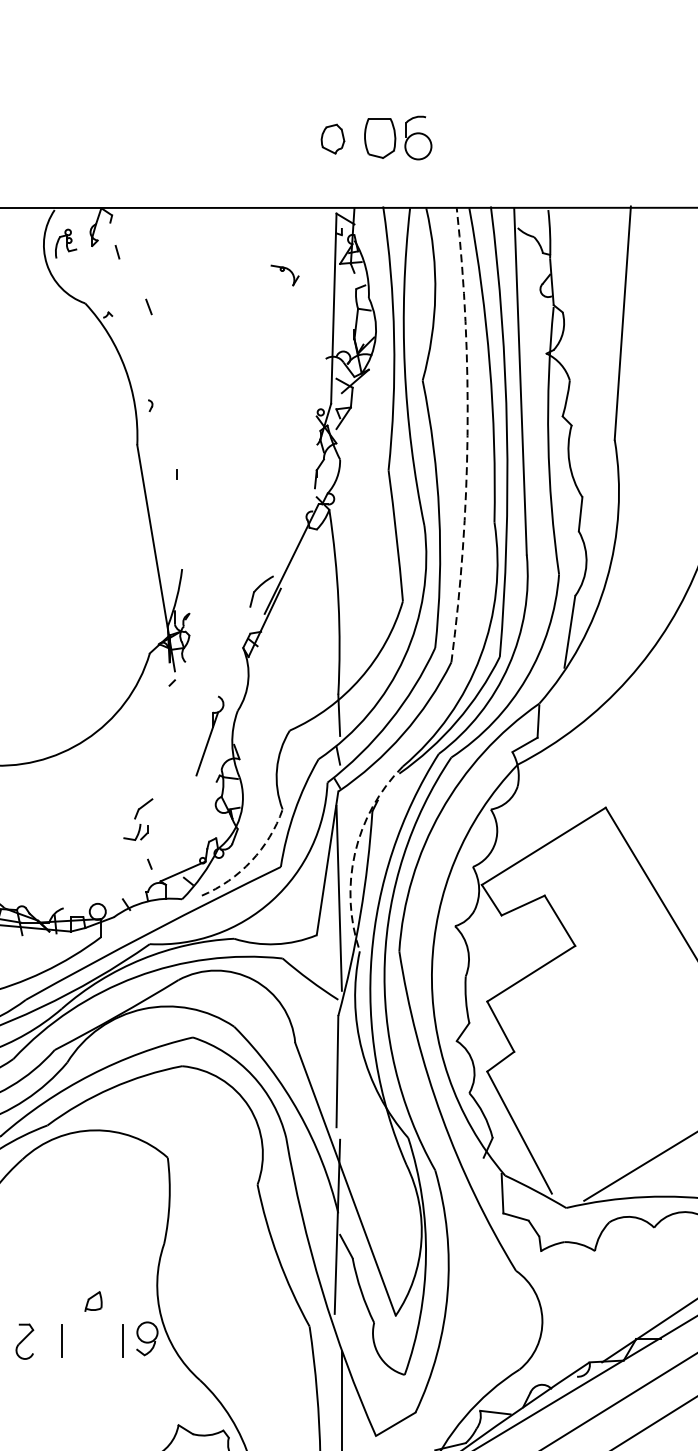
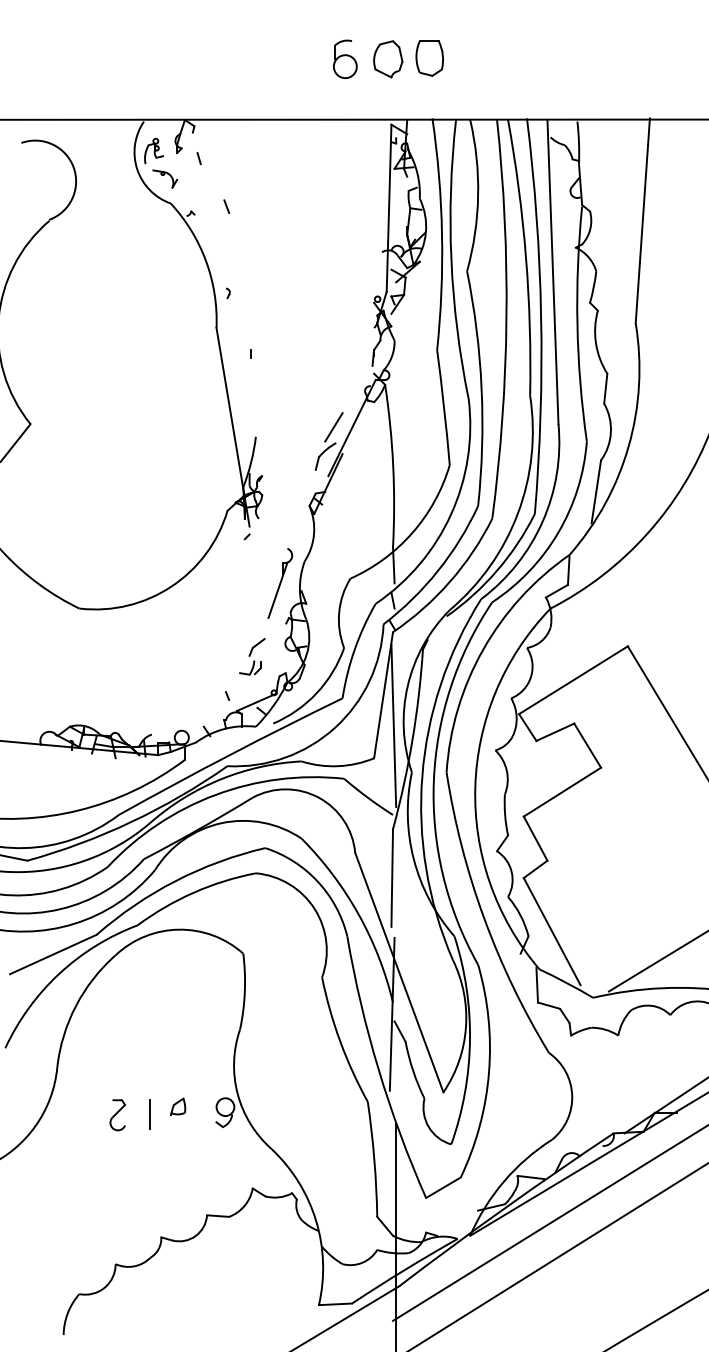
part: (418, 137) -> (345, 58), moved
part: (333, 139) -> (388, 59), size x1.43
part: (285, 274) -> (165, 178), moved
arc: (467, 435) -> (506, 319), dashed -> solid
line: (270, 558) -> (333, 427), added
part: (138, 819) -> (252, 656), moved
arc: (354, 852) -> (407, 685), dashed -> solid
arc: (251, 861) -> (316, 693), dashed -> solid
part: (94, 1301) -> (178, 1106), moved
line: (122, 1340) -> (203, 1114), removed

